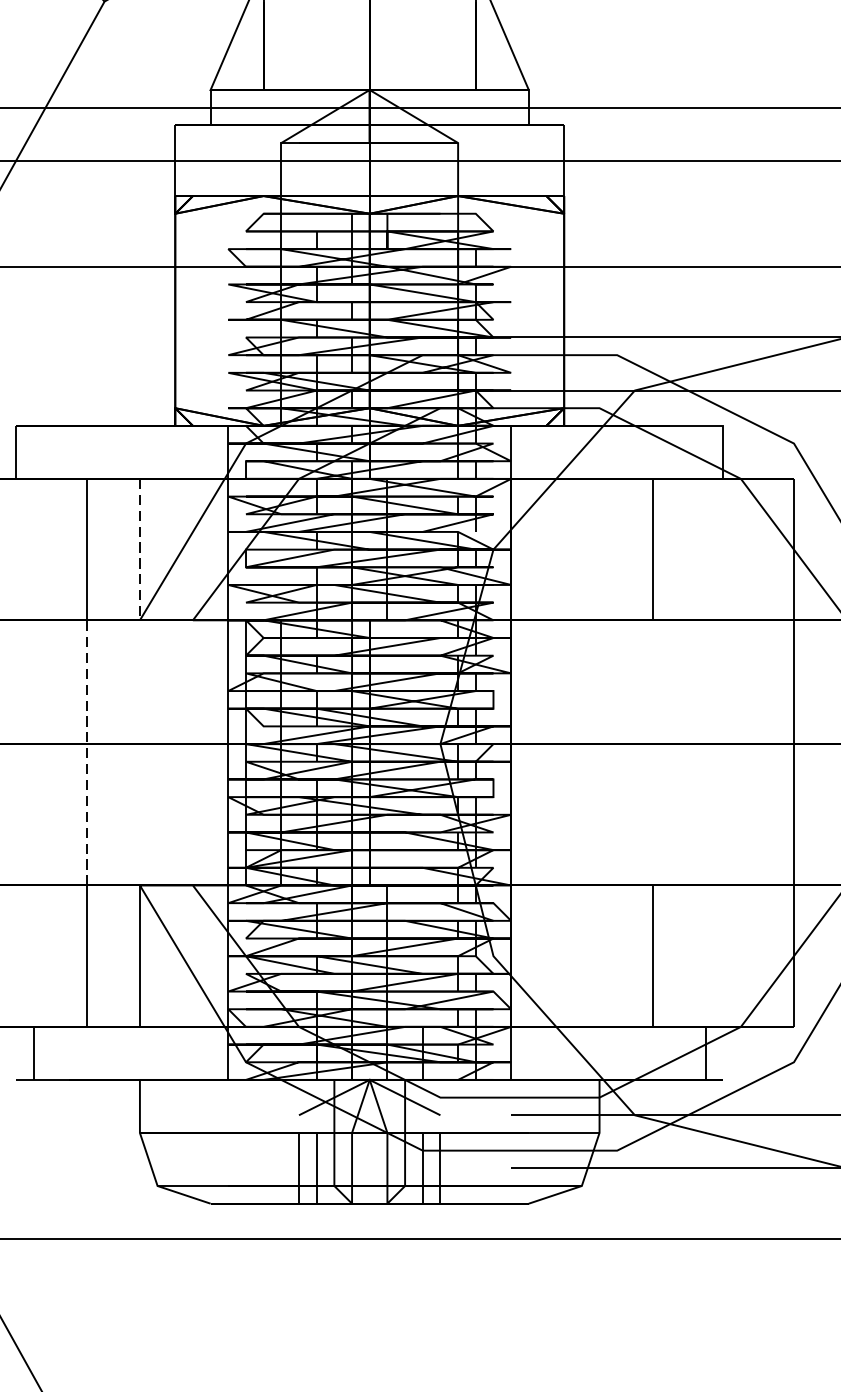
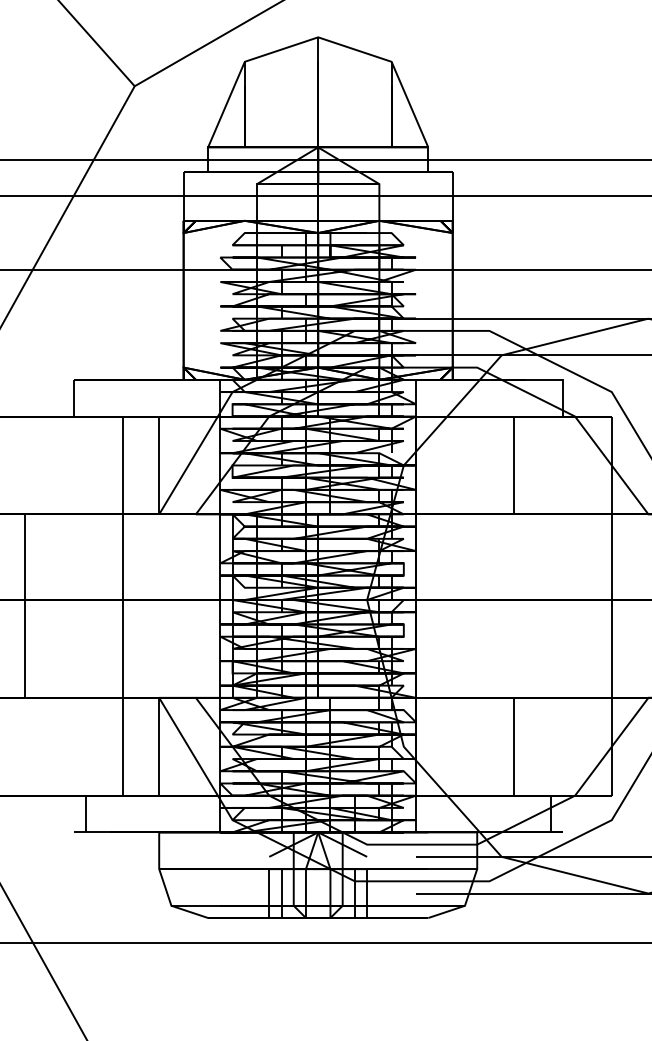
line: (140, 549) -> (159, 465), dashed -> solid
line: (86, 753) -> (122, 606), dashed -> solid

